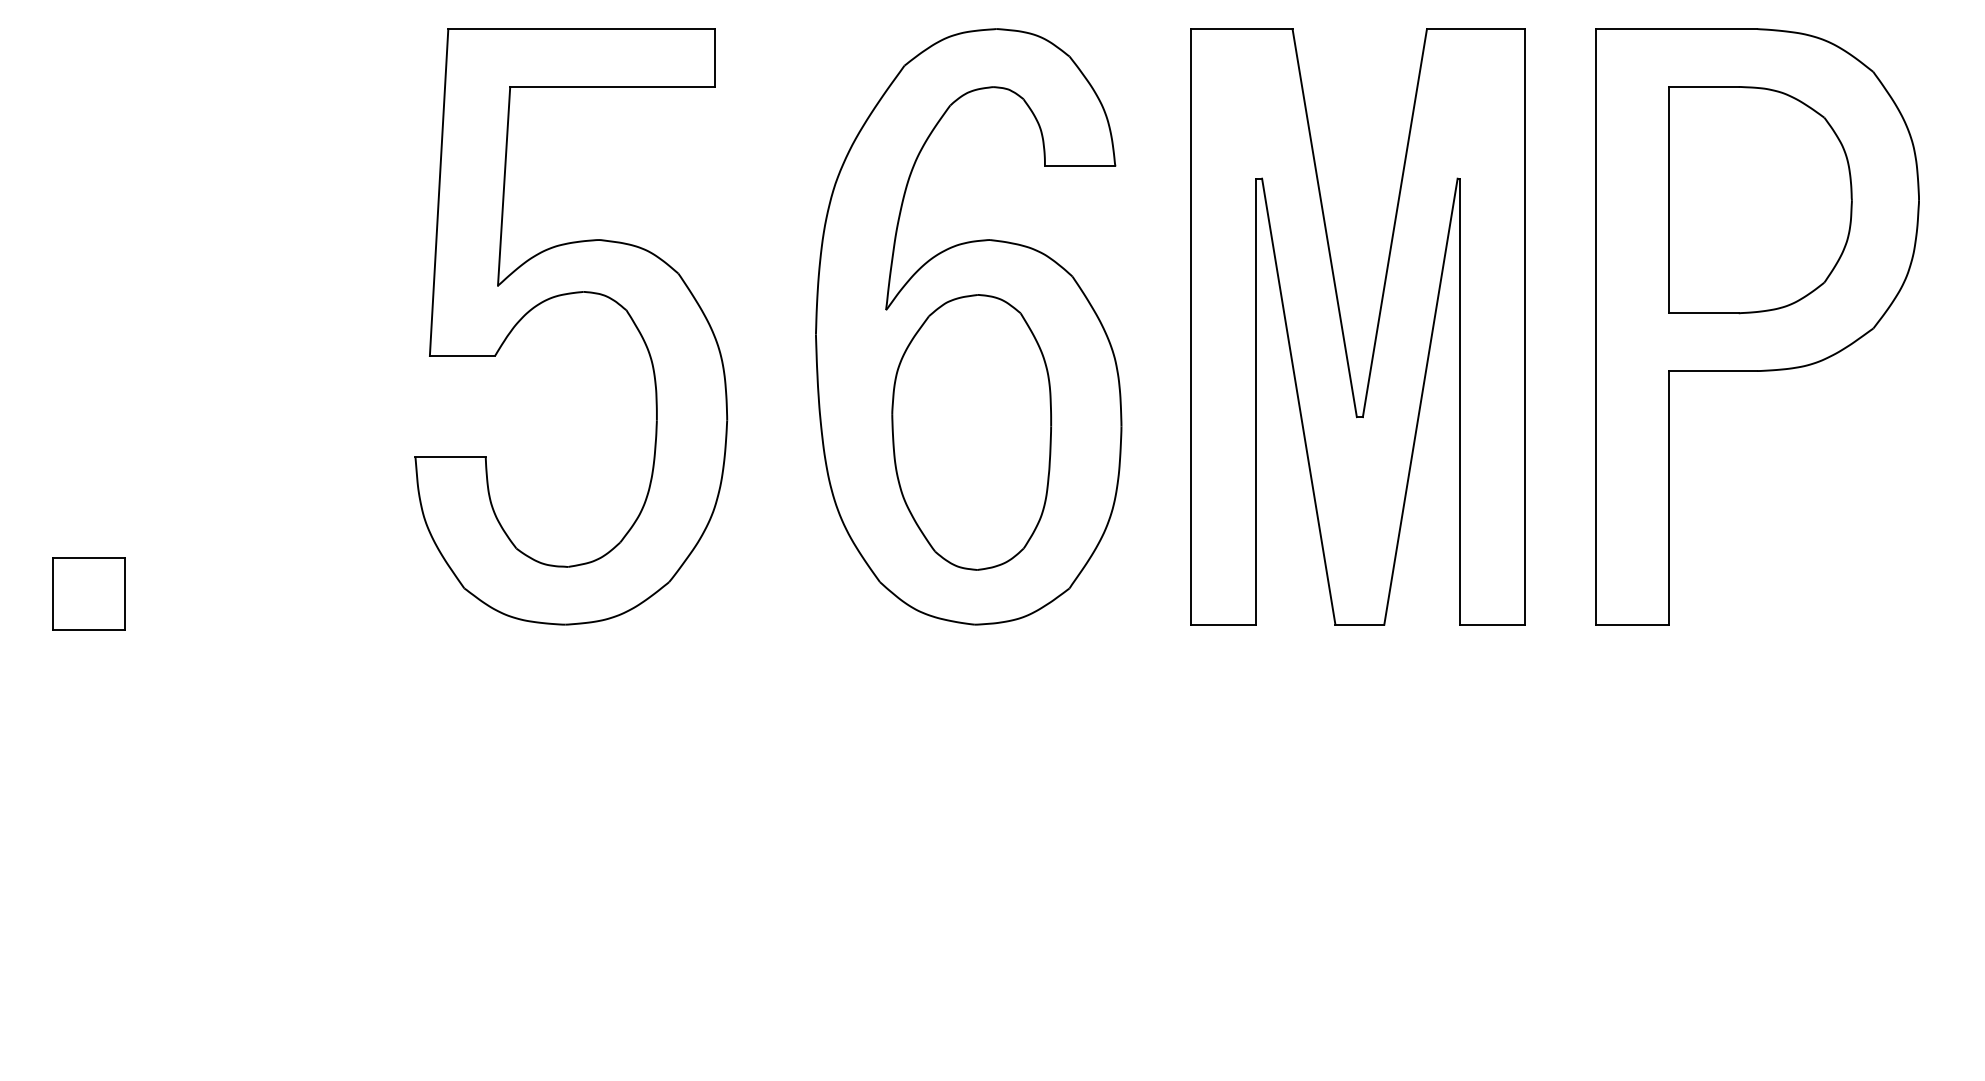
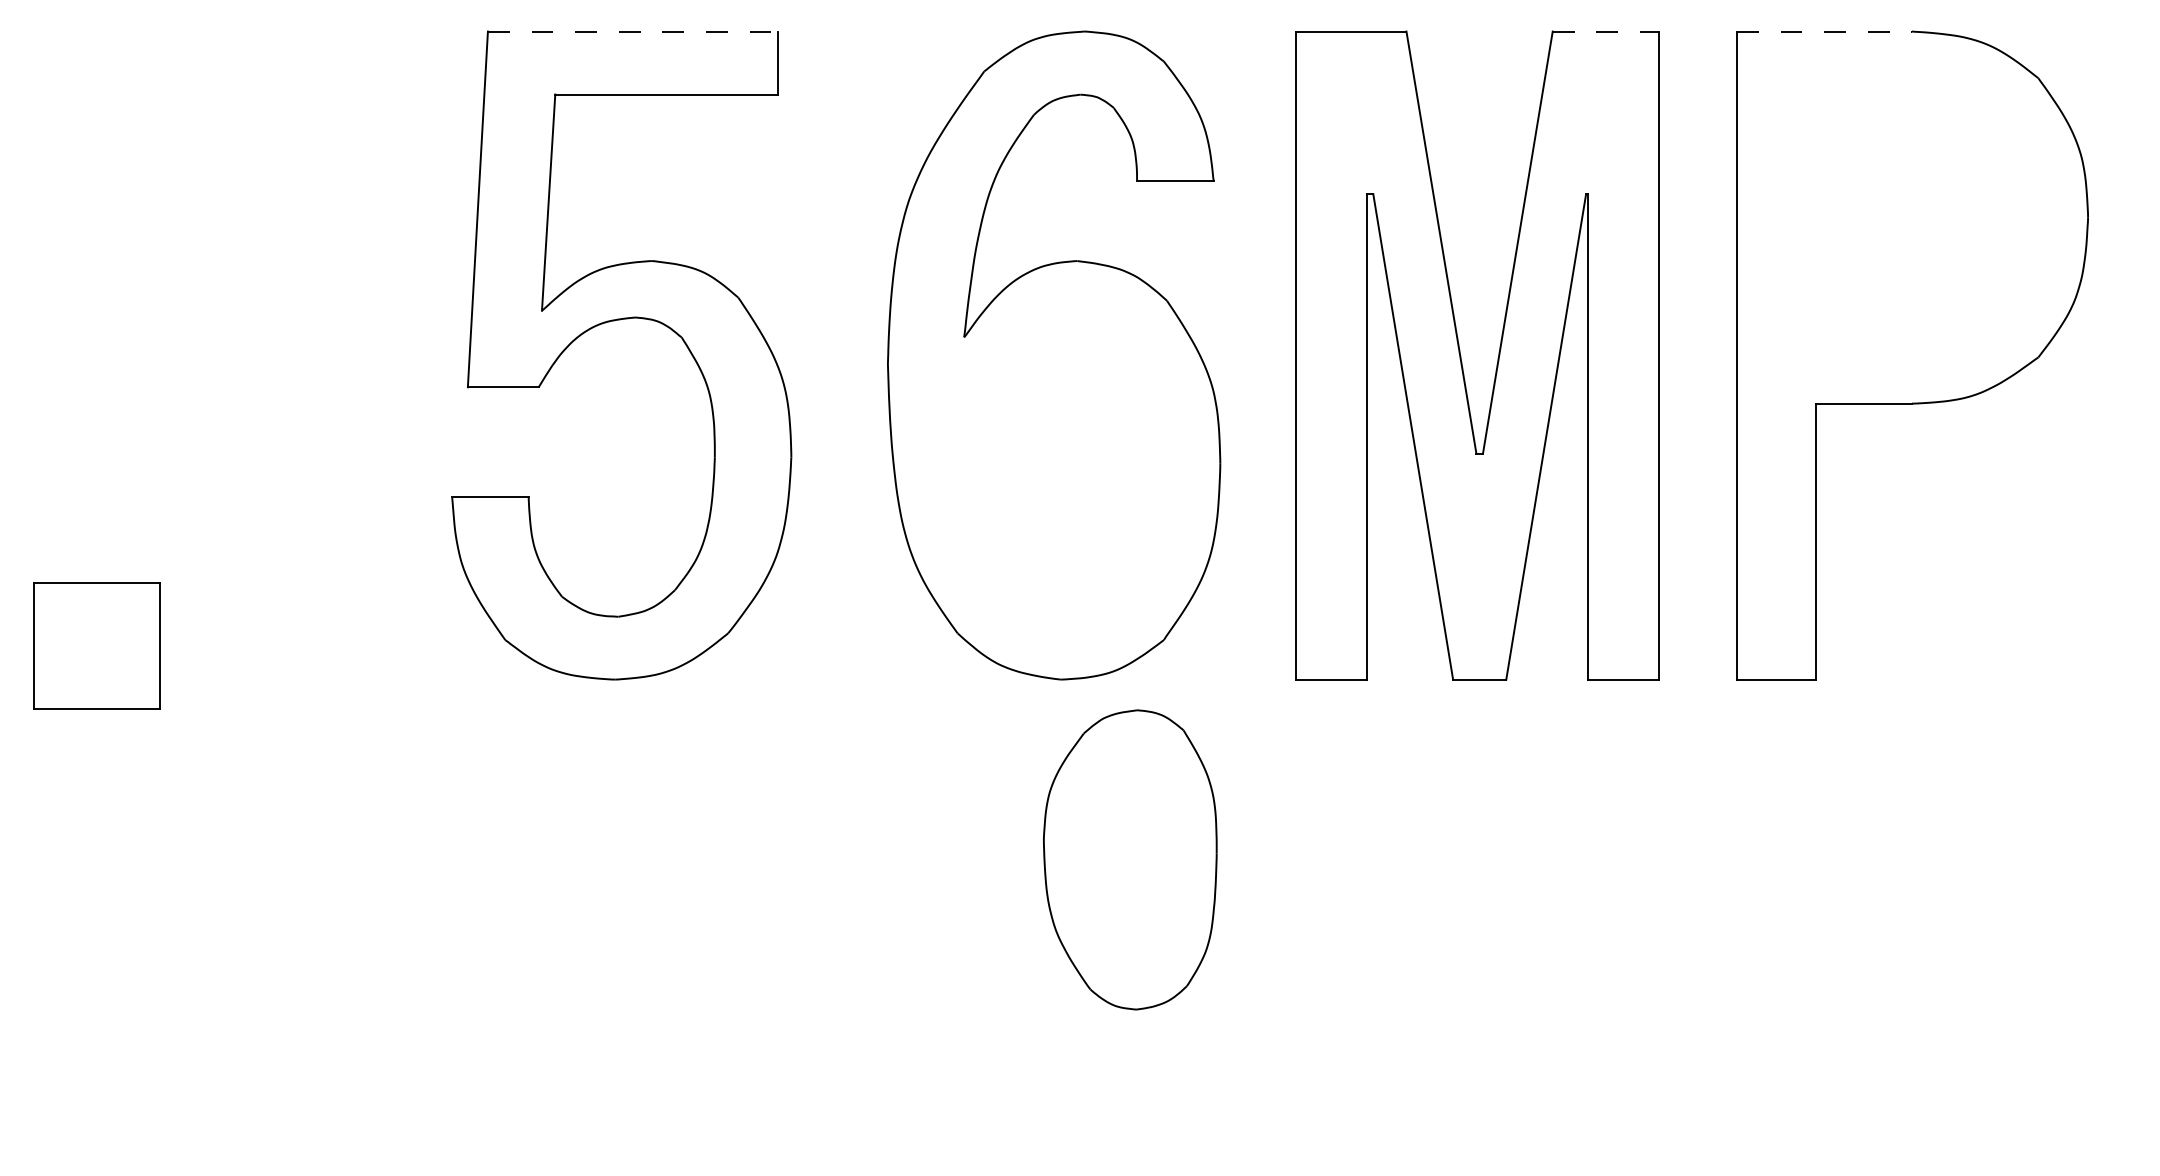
line: (582, 29) -> (633, 32), solid -> dashed
line: (1475, 29) -> (1605, 32), solid -> dashed
line: (1677, 29) -> (1825, 32), solid -> dashed
part: (1760, 200) -> (1915, 218), removed
part: (971, 432) -> (1130, 860), moved
part: (88, 593) -> (96, 645), size x1.6

